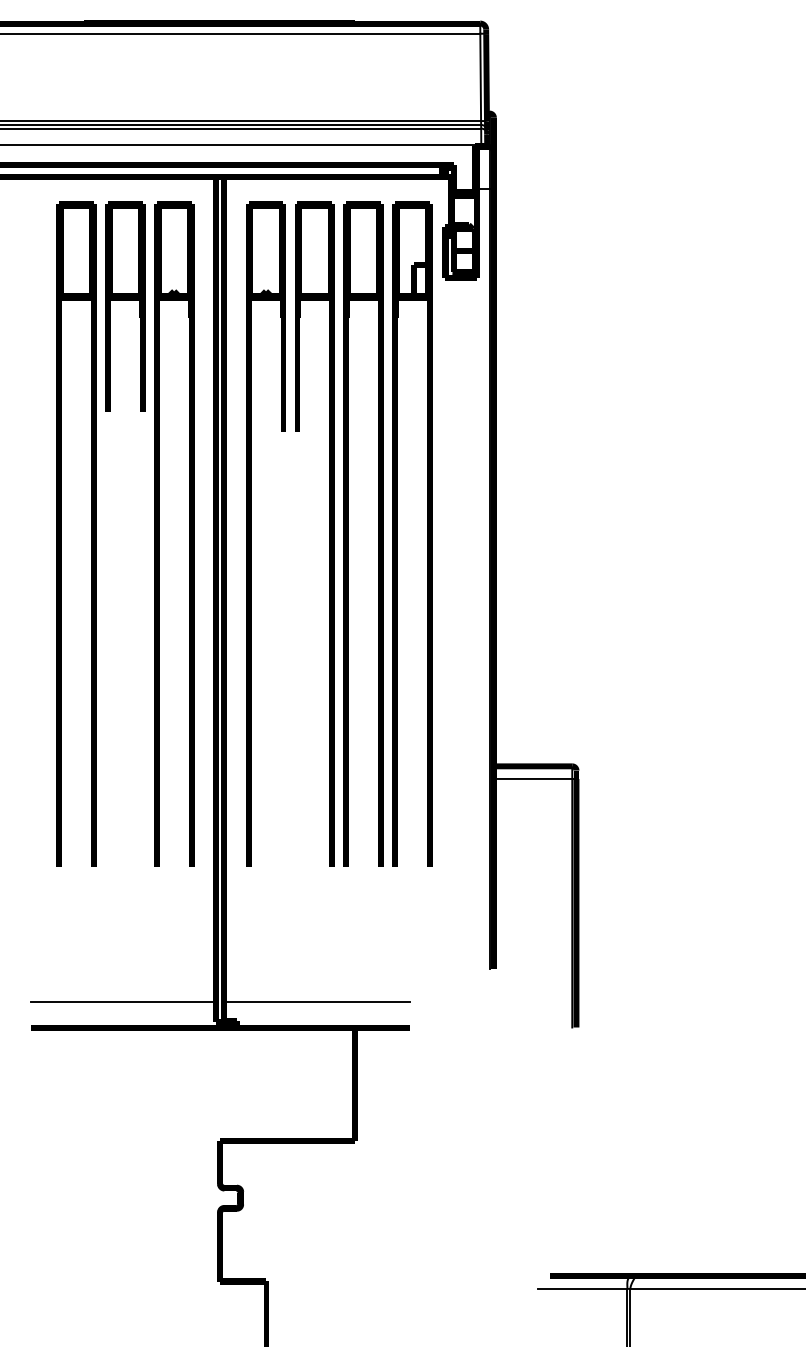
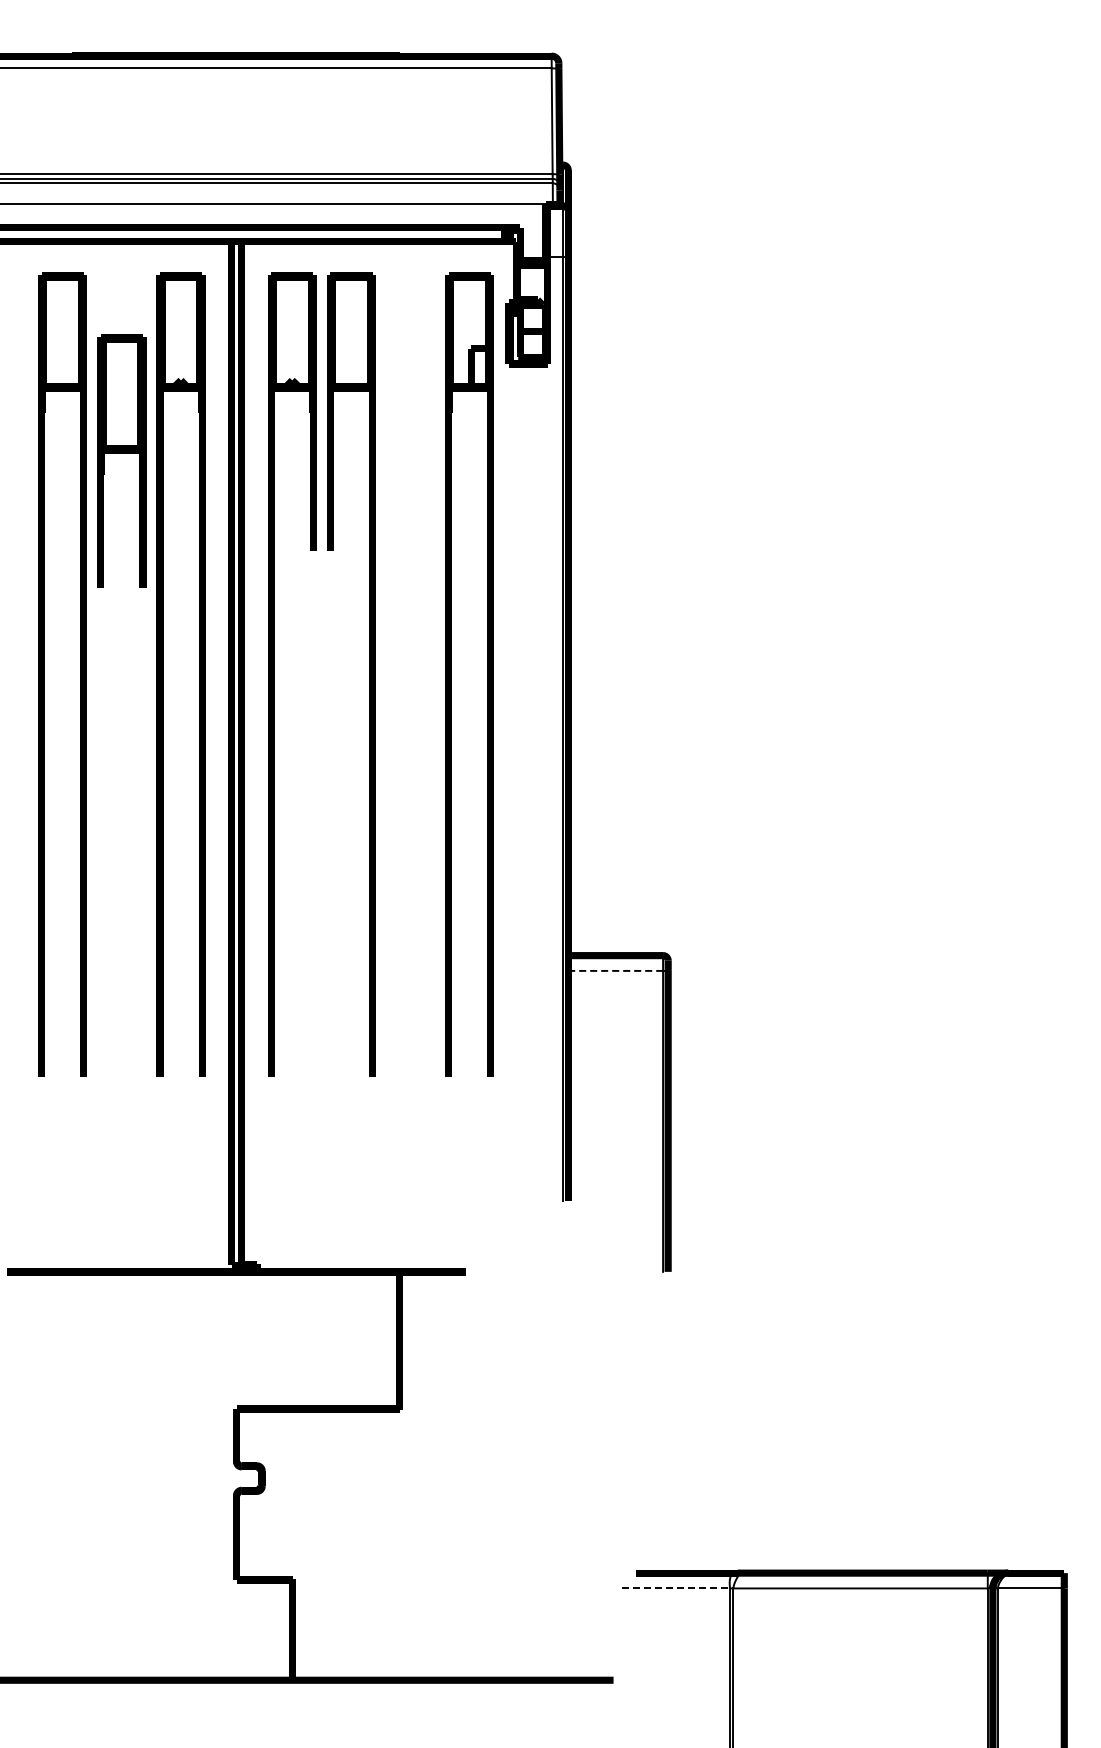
part: (125, 300) -> (121, 453), moved
part: (348, 534) -> (392, 674), removed
line: (533, 778) -> (616, 970), solid -> dashed
line: (123, 1002) -> (119, 1241), removed
line: (316, 1002) -> (353, 1241), removed
line: (582, 1288) -> (675, 1588), solid -> dashed

